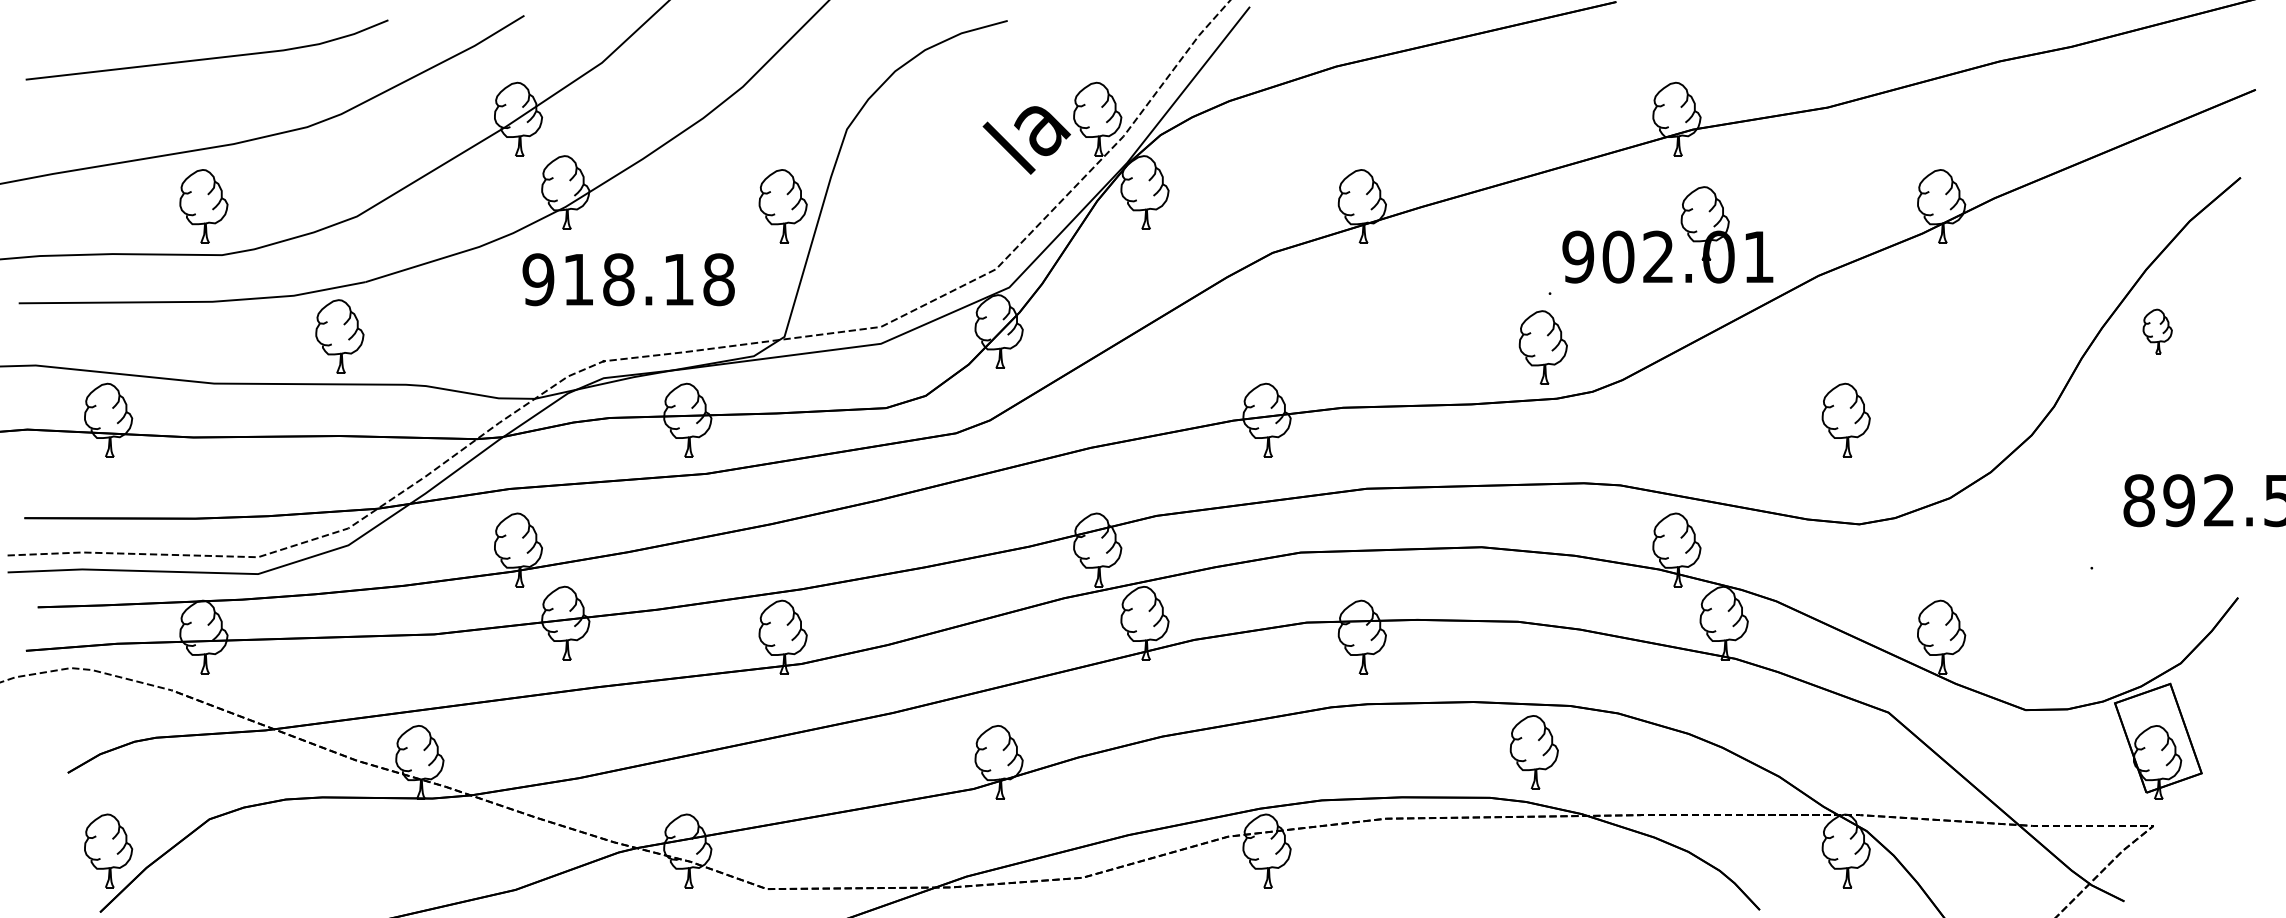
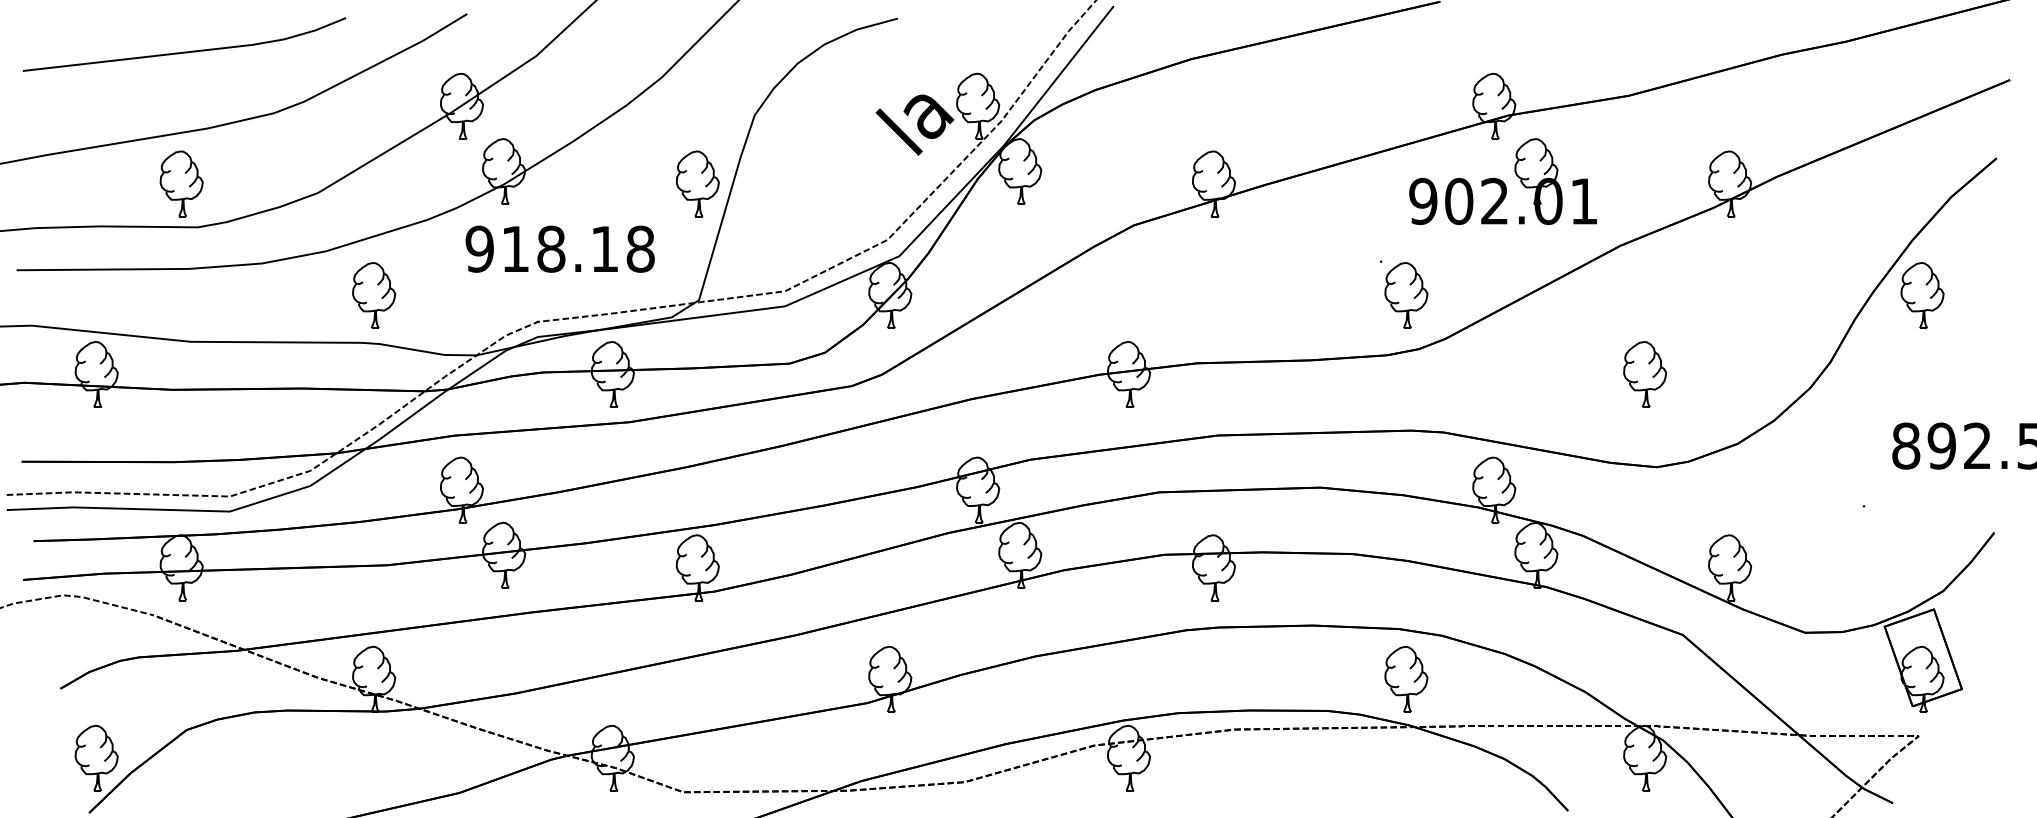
part: (1667, 234) -> (1502, 181), moved
part: (2157, 331) -> (1922, 295), size x1.67
part: (339, 336) -> (373, 295), moved
part: (1542, 347) -> (1405, 295), moved
part: (1533, 752) -> (1405, 679), moved

